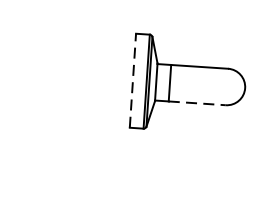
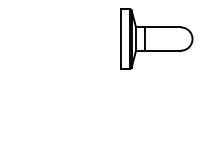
line: (133, 81) -> (121, 39), dashed -> solid
line: (198, 103) -> (163, 50), dashed -> solid

